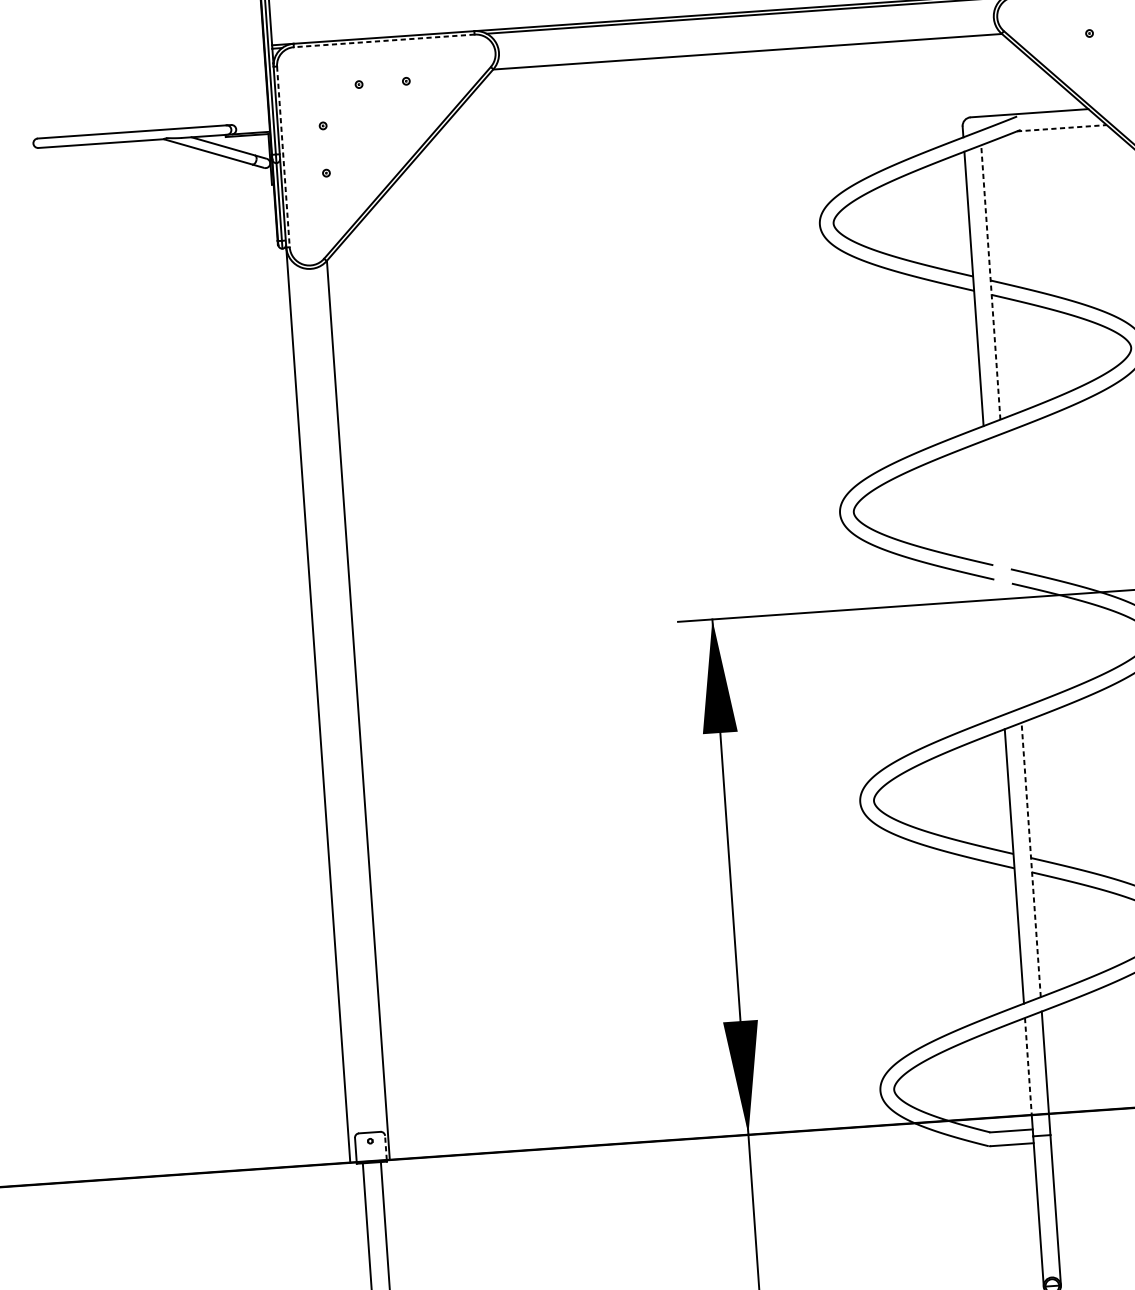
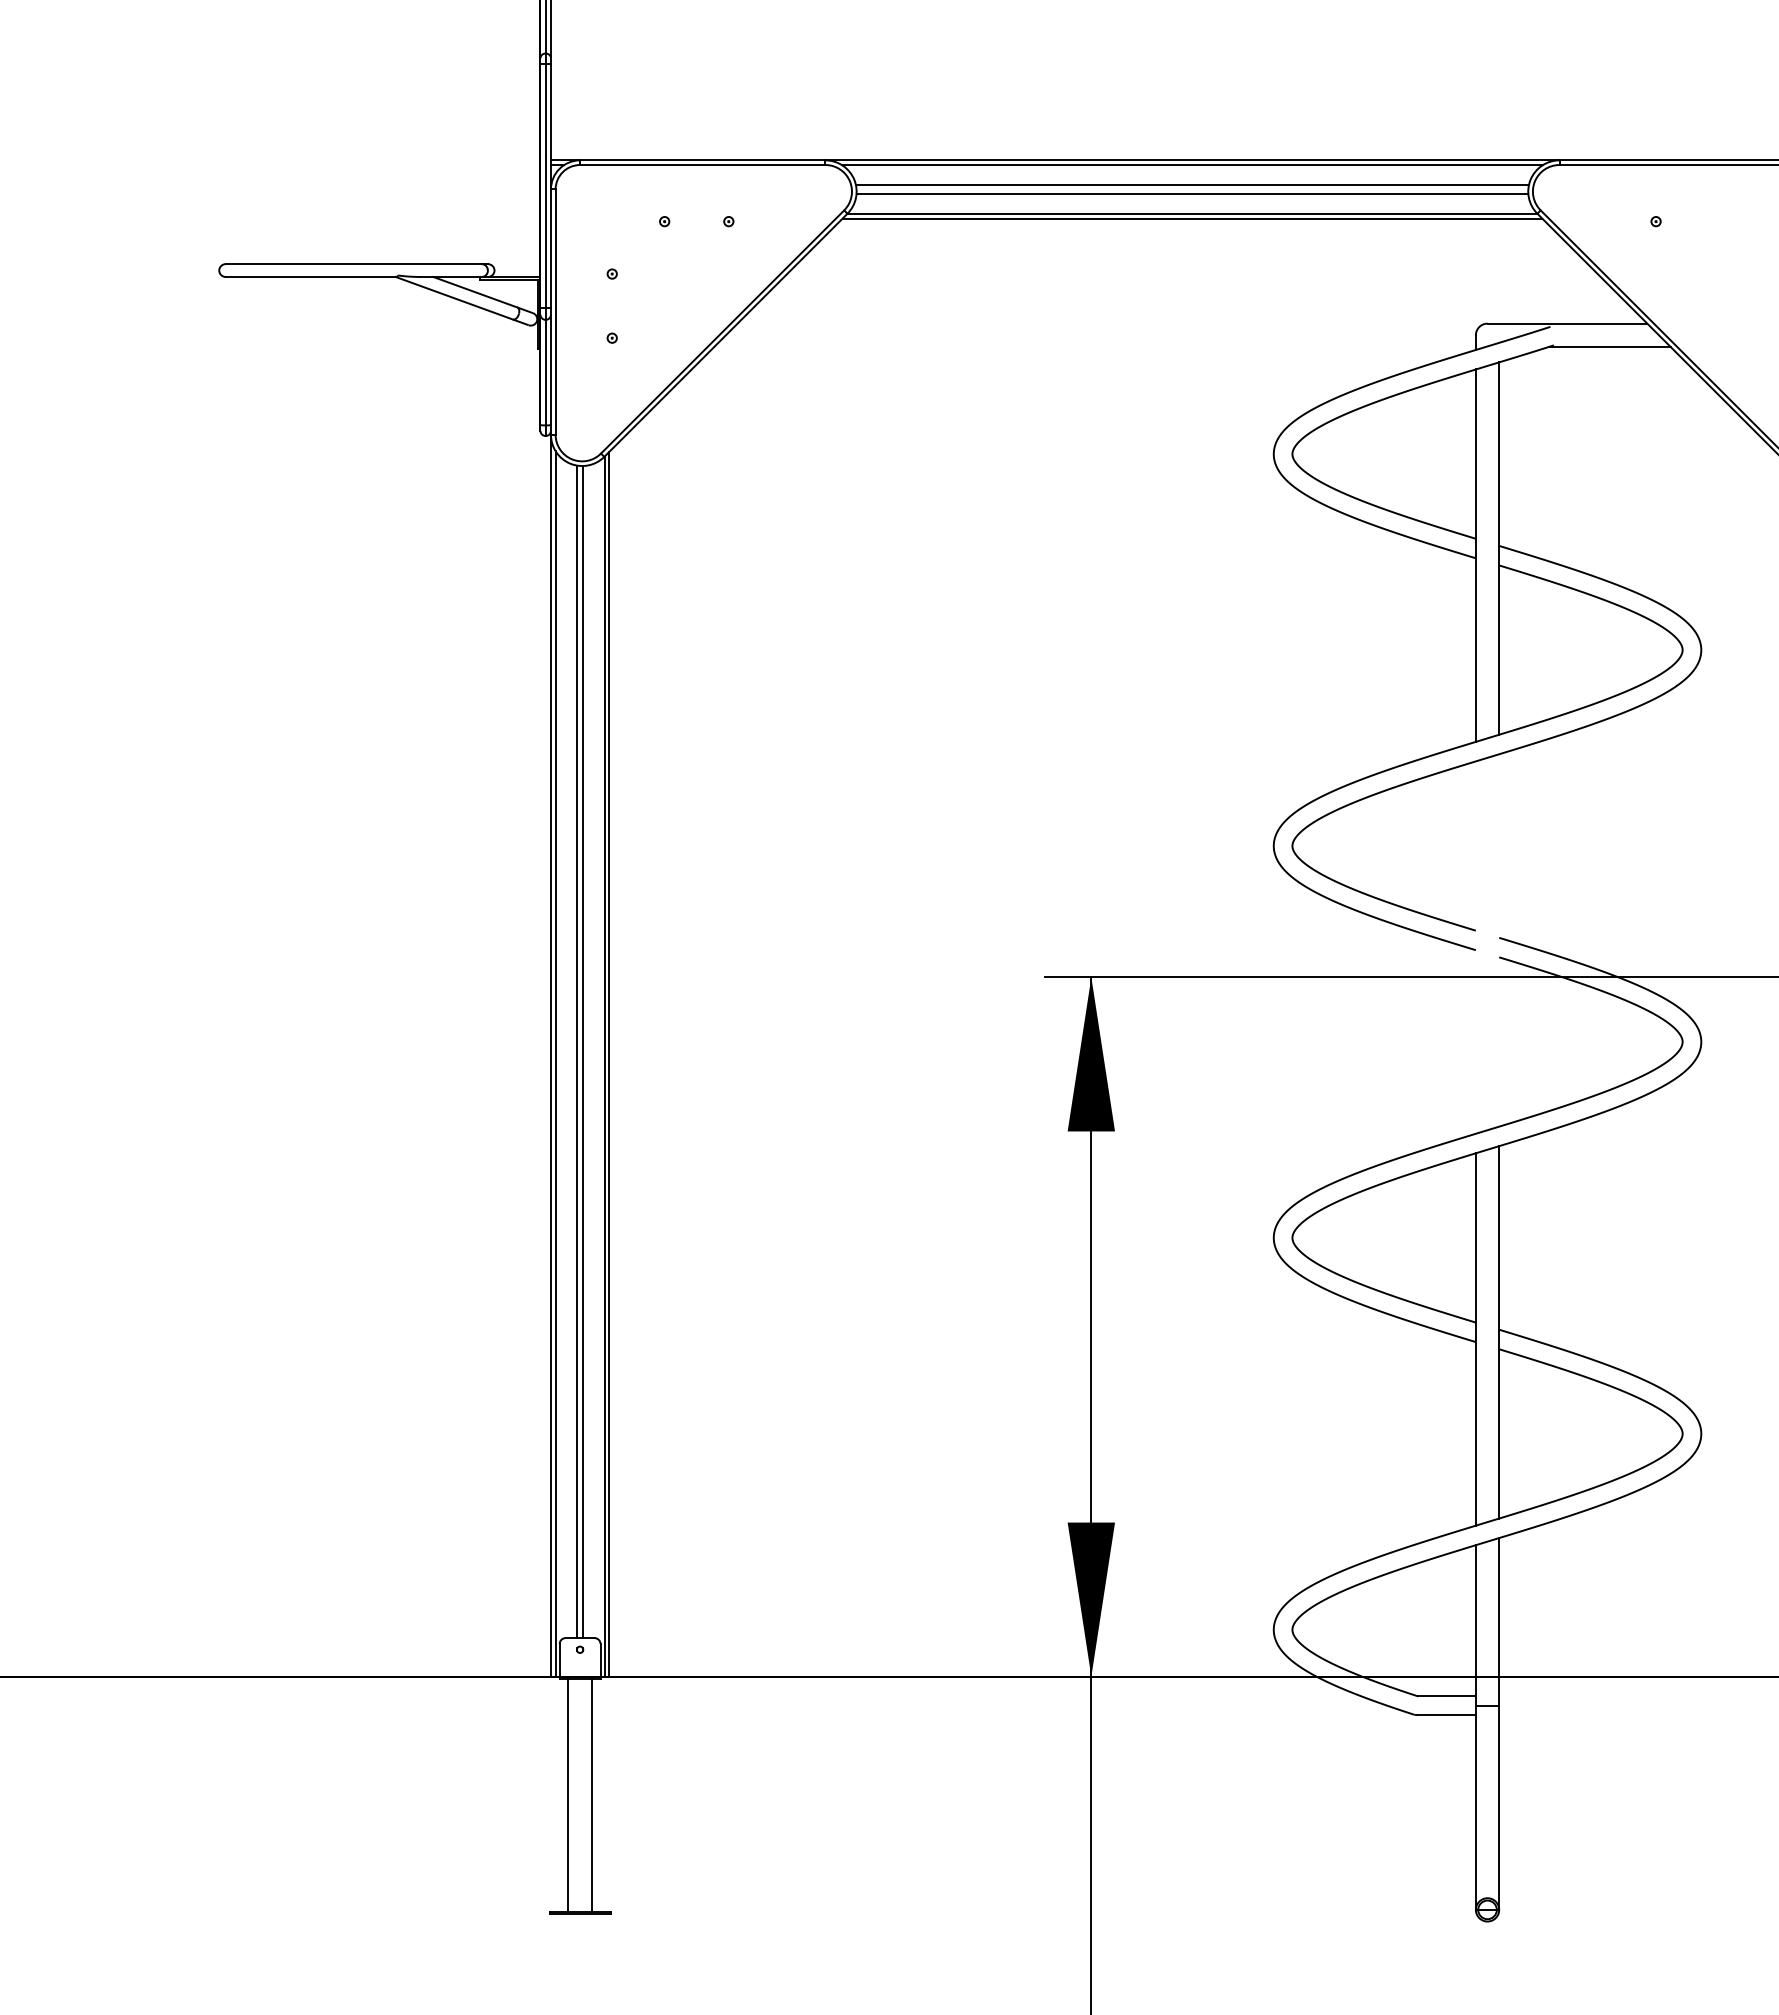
line: (745, 30) -> (1191, 184), added
line: (746, 37) -> (1192, 194), added
line: (384, 41) -> (702, 165), dashed -> solid
line: (747, 55) -> (1192, 218), added
line: (1061, 127) -> (1609, 346), dashed -> solid
line: (283, 157) -> (555, 312), dashed -> solid
line: (991, 282) -> (1499, 548), dashed -> solid
line: (337, 700) -> (577, 1051), added
line: (342, 700) -> (583, 1052), added
line: (361, 707) -> (609, 1063), added
line: (322, 710) -> (555, 1063), added
line: (1031, 859) -> (1499, 1331), dashed -> solid
line: (1028, 1066) -> (1475, 1610), dashed -> solid
line: (385, 1147) -> (600, 1659), dashed -> solid

